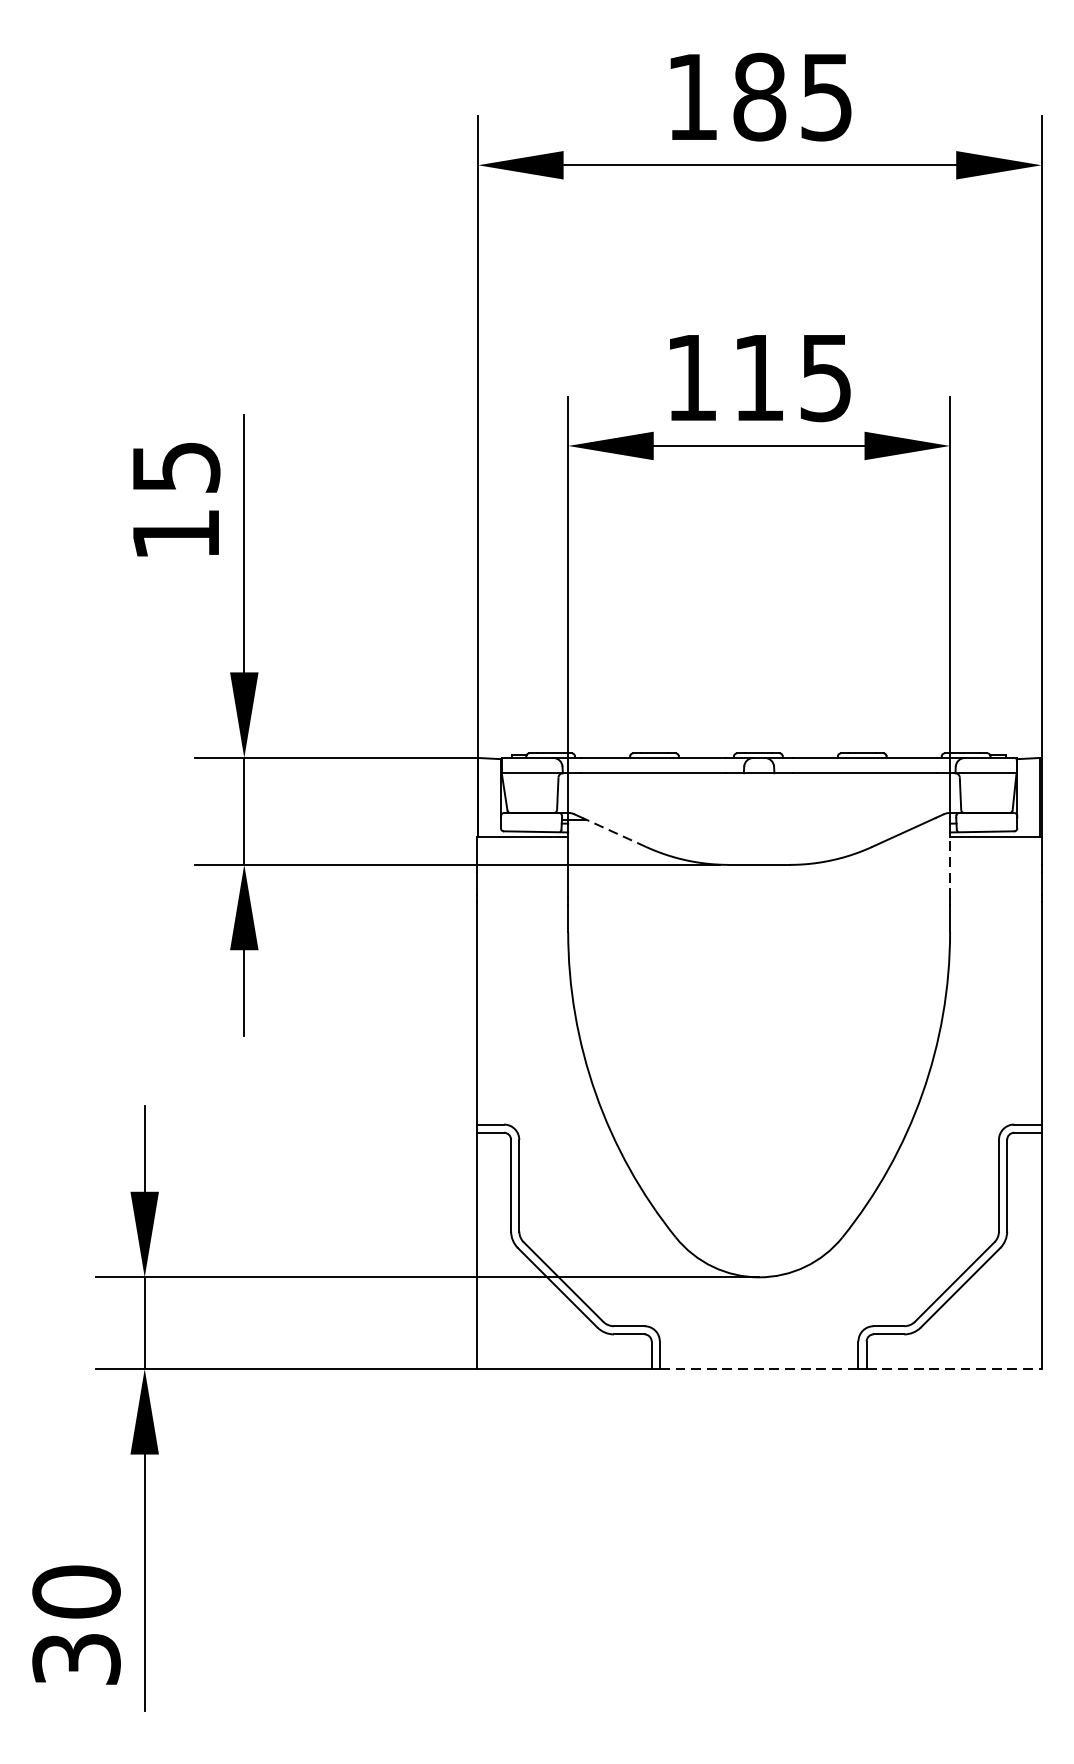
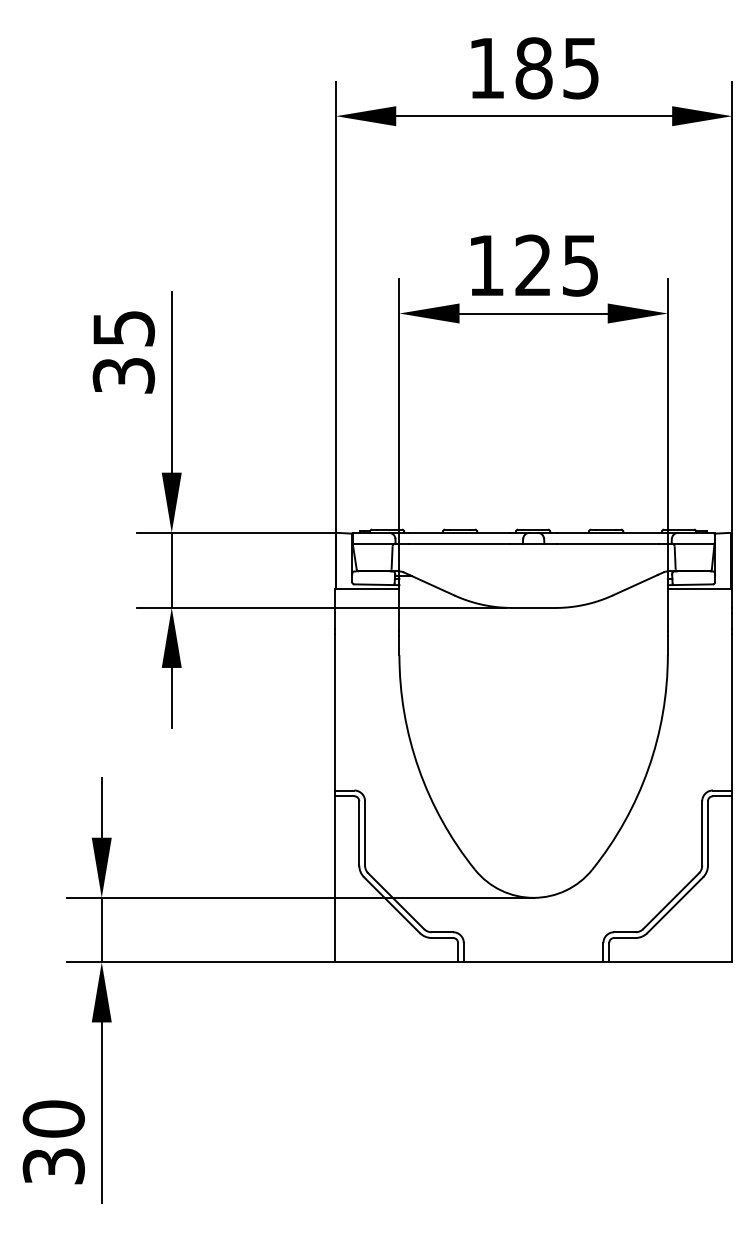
text: (757, 376) -> (532, 264), 115 -> 125
text: (175, 534) -> (123, 375), 15 -> 35
line: (613, 832) -> (431, 585), dashed -> solid
line: (949, 867) -> (667, 609), dashed -> solid
line: (758, 1369) -> (533, 962), dashed -> solid
line: (953, 1369) -> (670, 962), dashed -> solid

